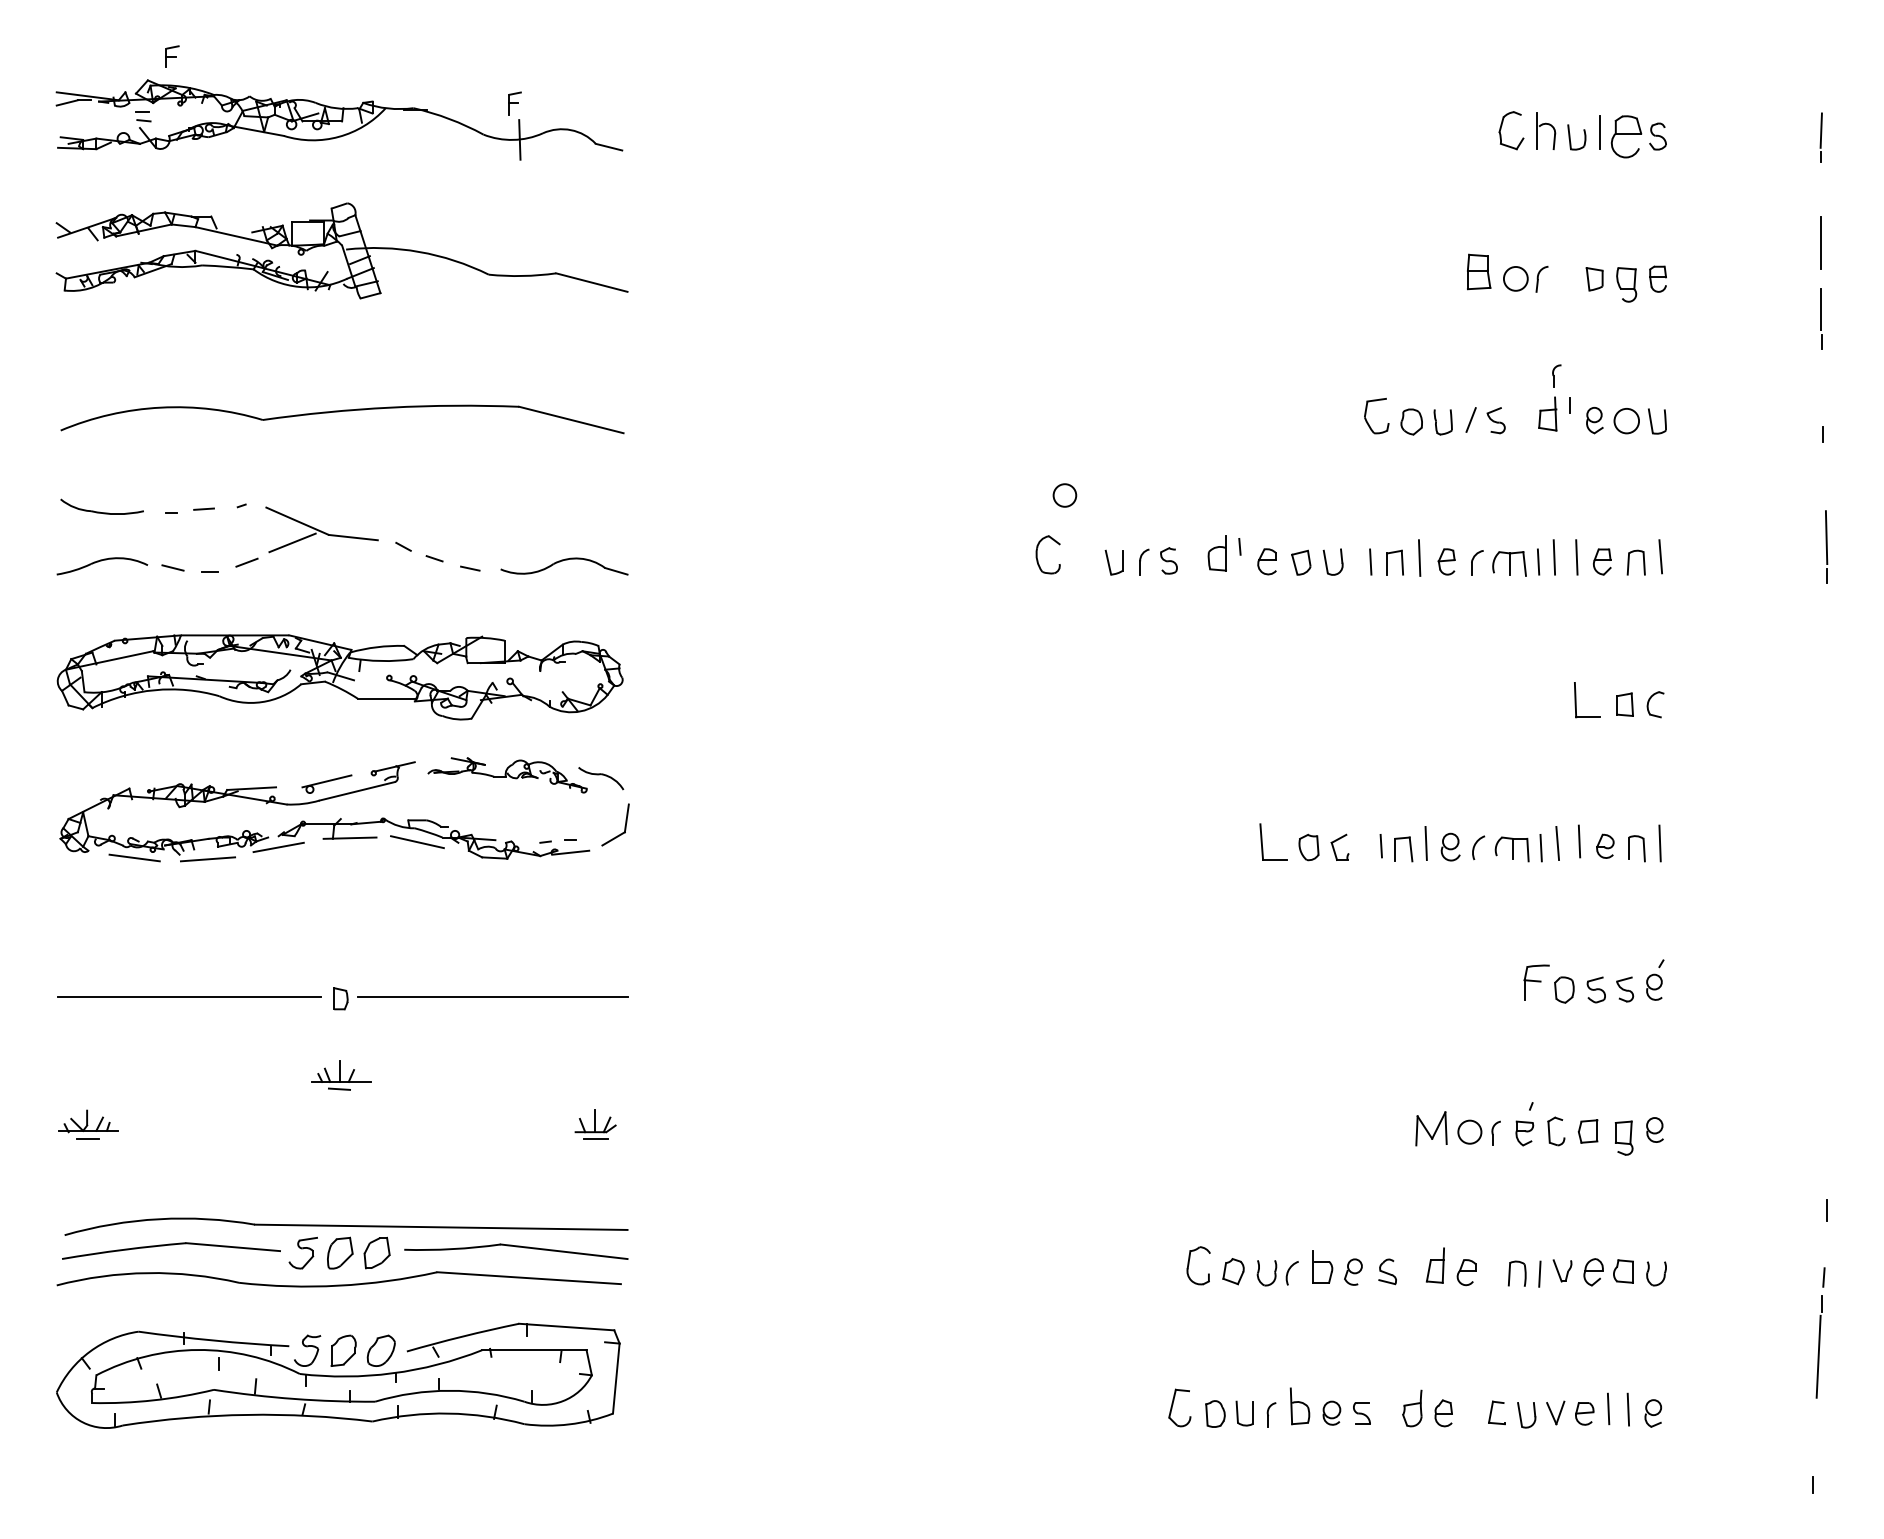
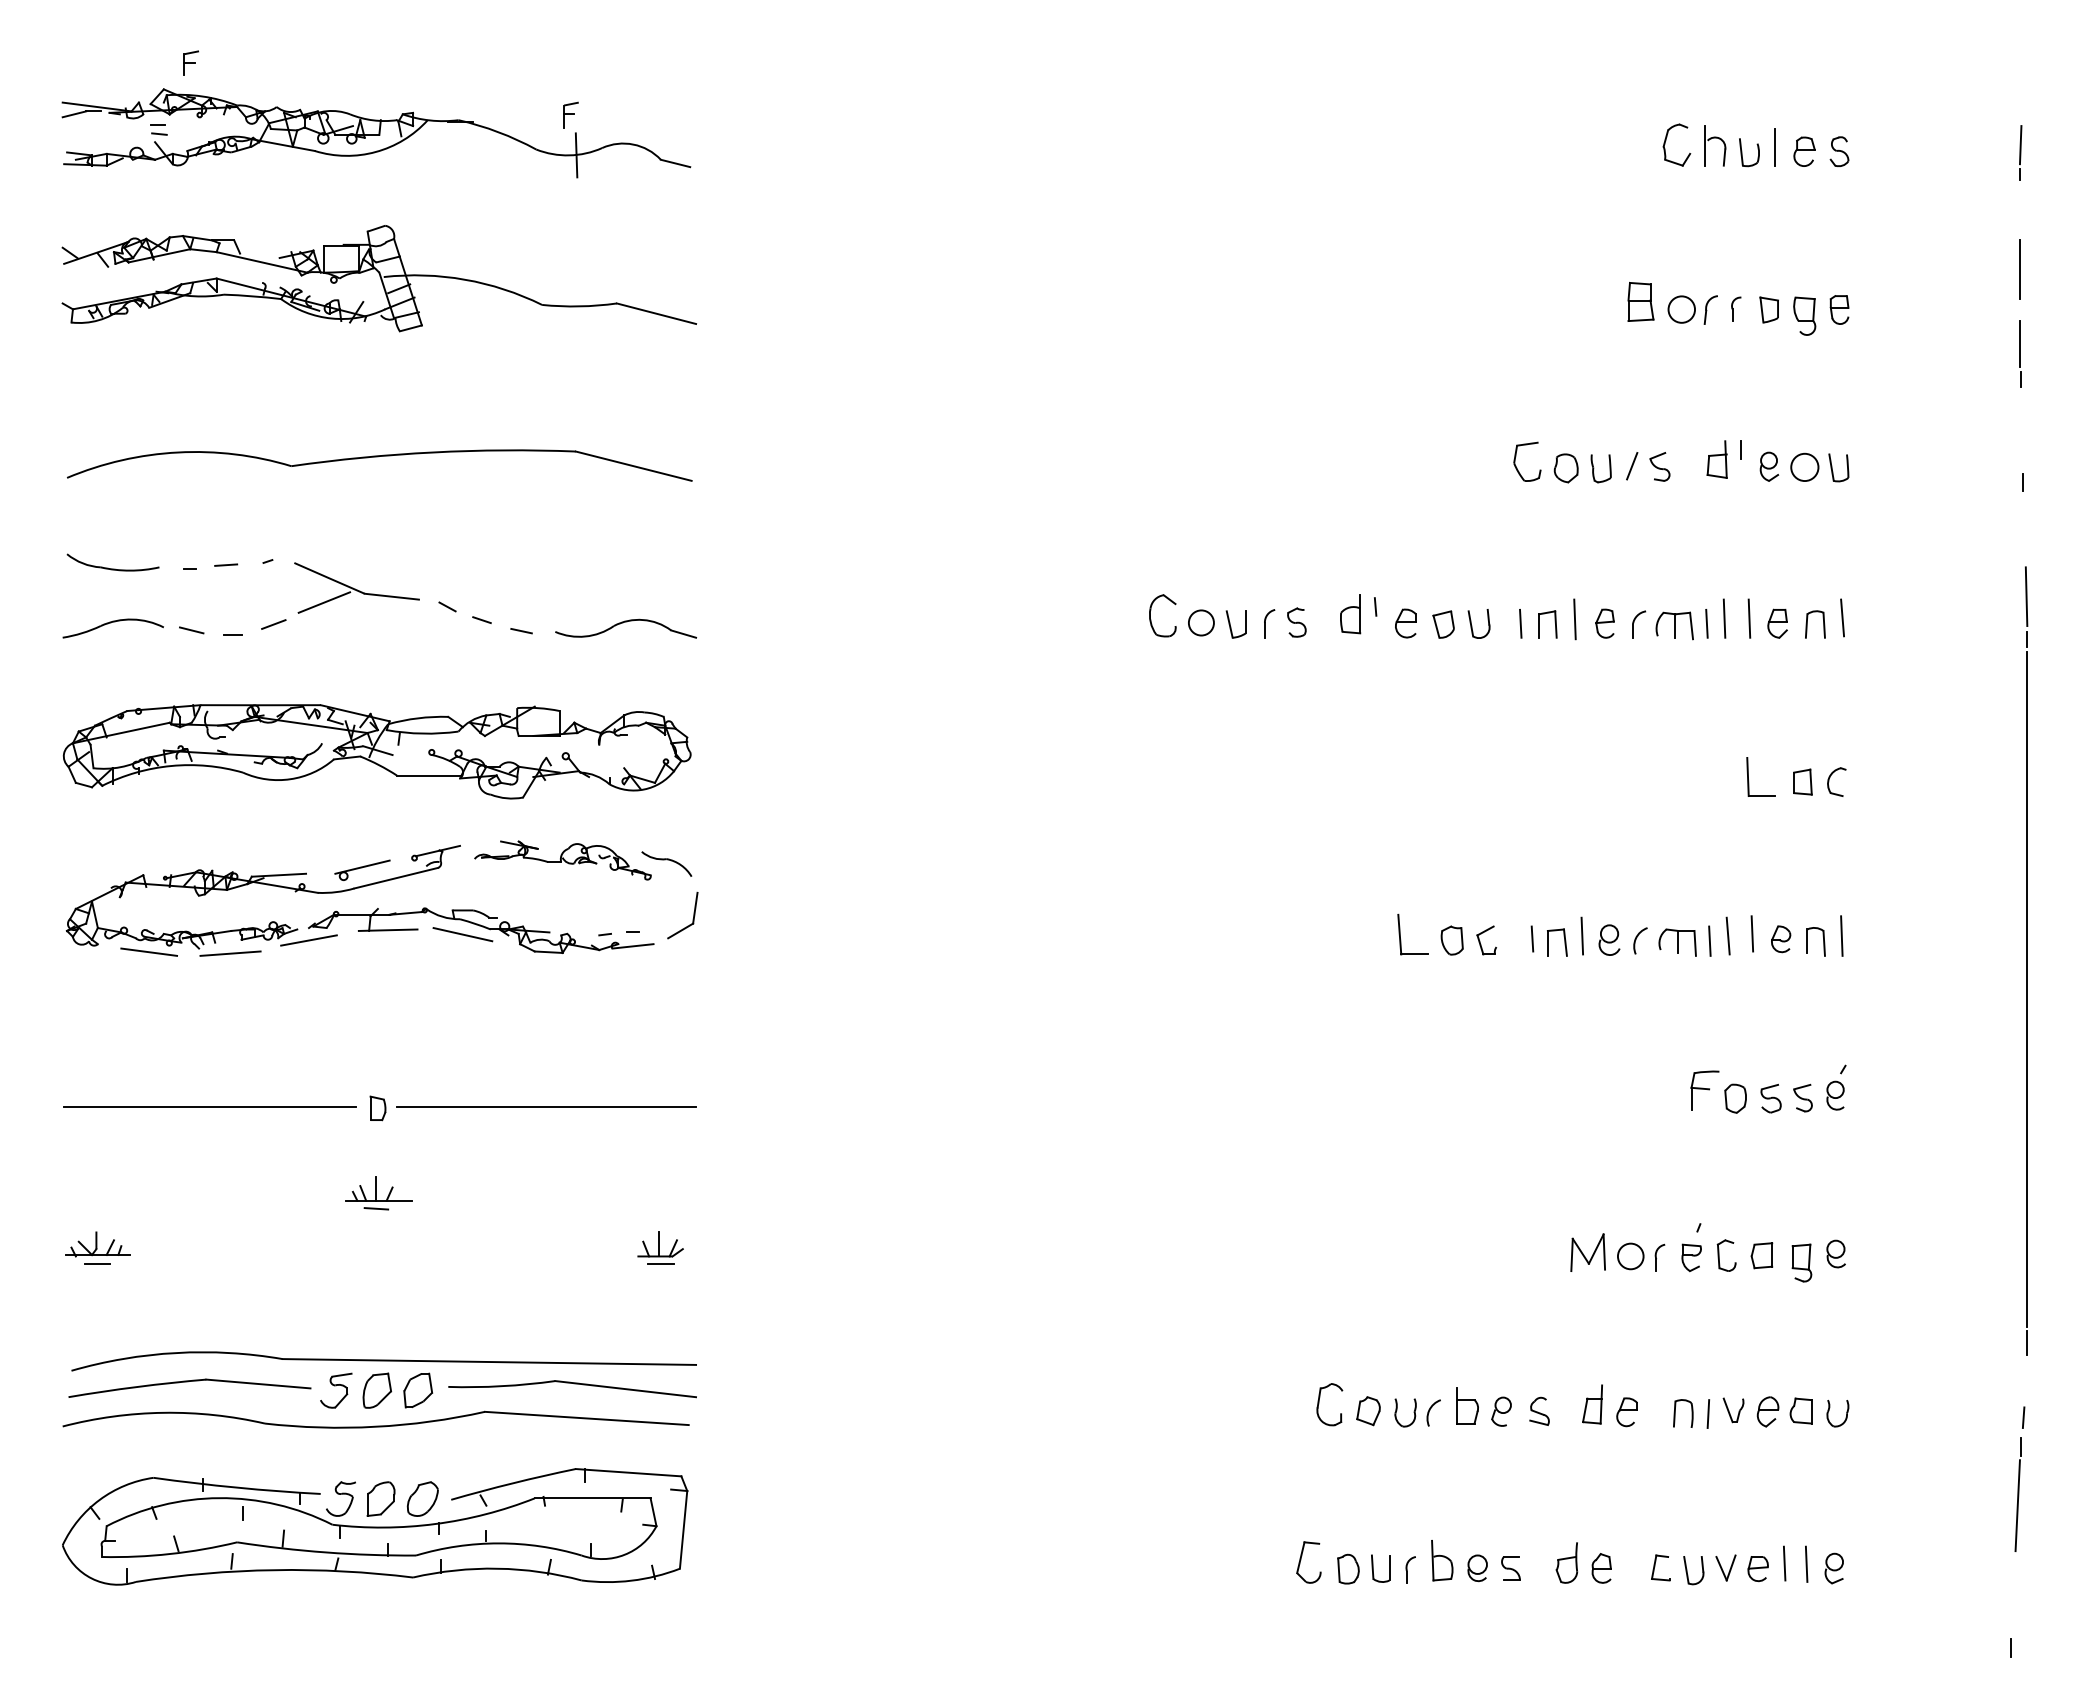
part: (1626, 136) -> (1804, 151), size x0.62
part: (1557, 375) -> (1736, 308), moved
circle: (1065, 495) -> (1201, 622), moved
line: (1827, 891) -> (2027, 989), added

